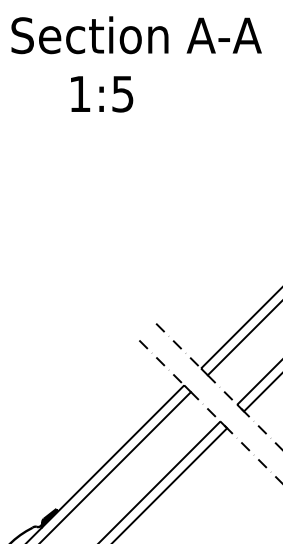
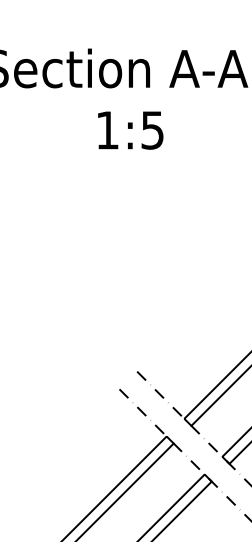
text: (102, 94) -> (131, 130), moved

